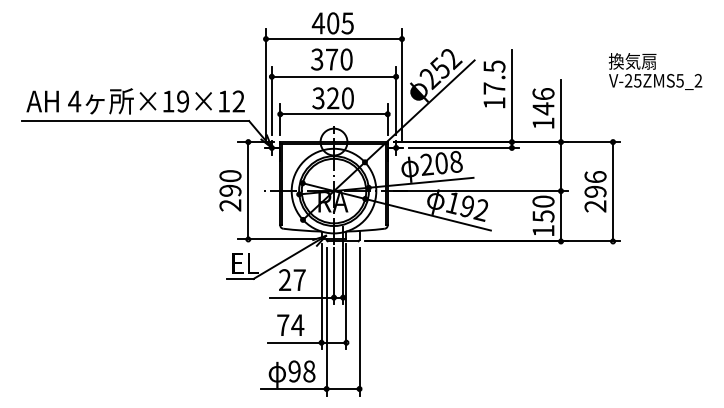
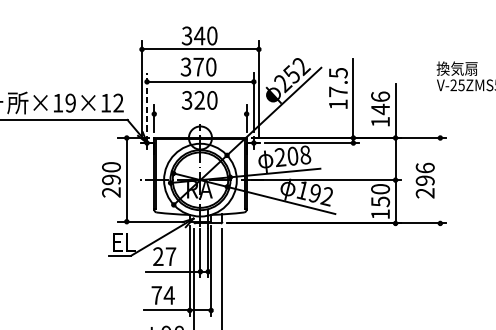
text: (332, 23) -> (199, 36), 405 -> 340
line: (271, 100) -> (146, 102), solid -> dashed
line: (333, 114) -> (200, 114), removed
line: (613, 191) -> (440, 180), removed

